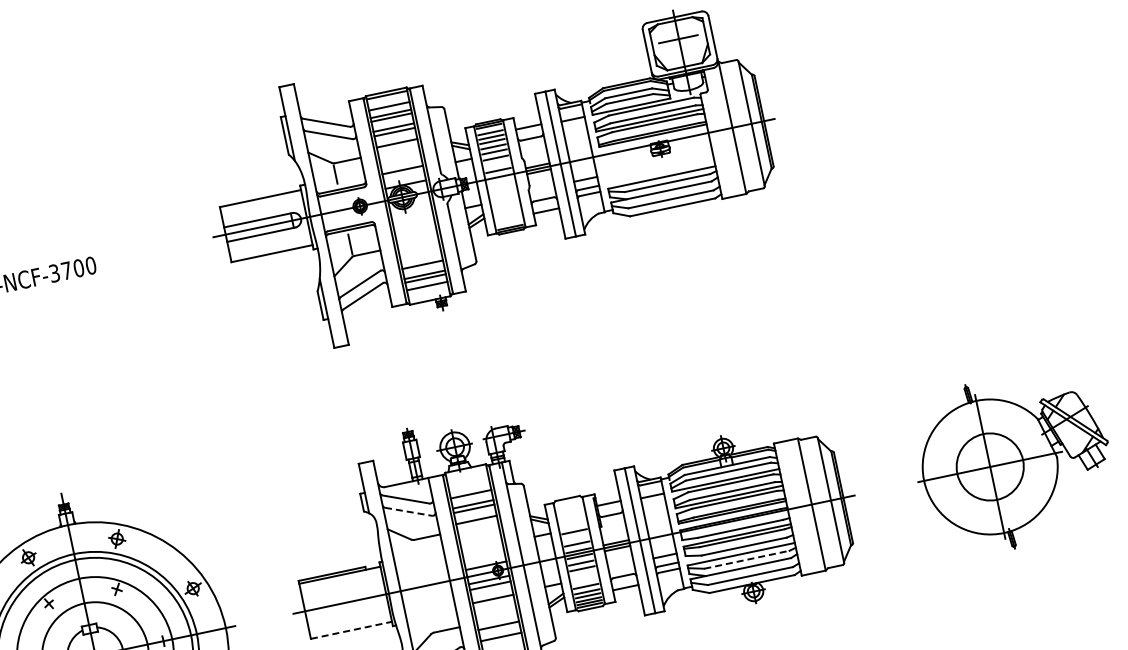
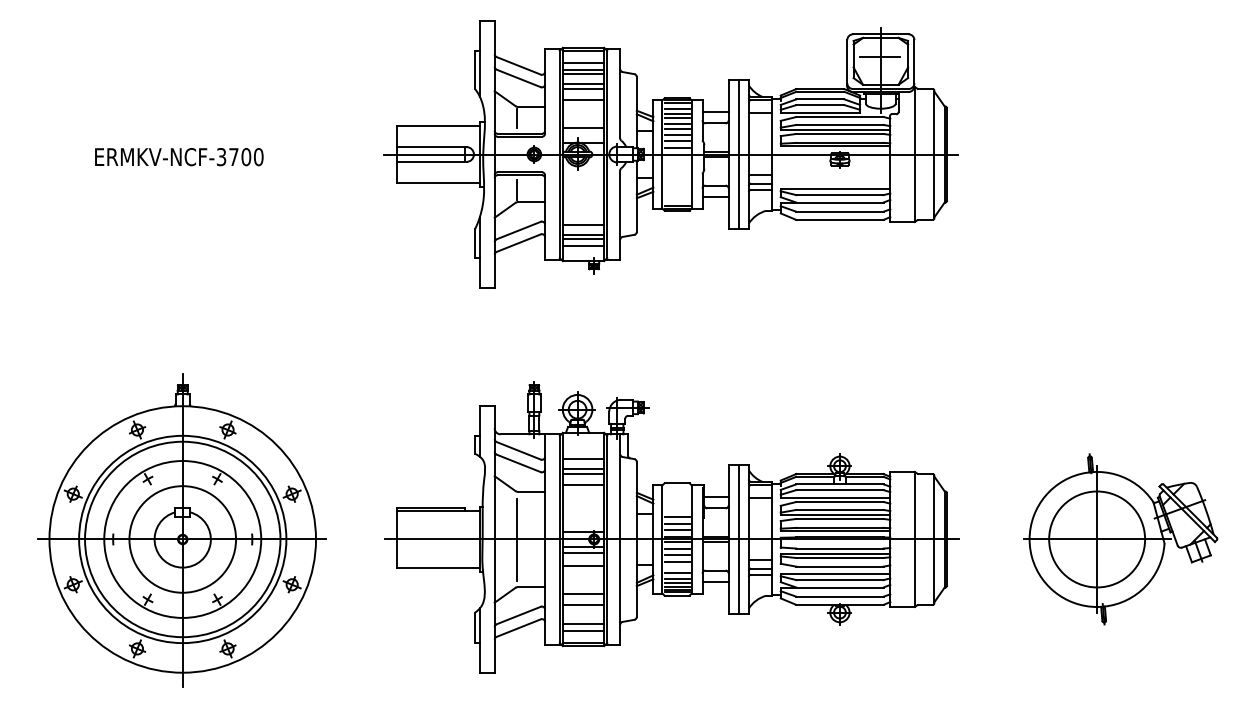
line: (496, 163) -> (676, 140), added
circle: (990, 466) -> (1097, 539), size x1.43
line: (408, 511) -> (518, 463), dashed -> solid
line: (575, 538) -> (676, 523), added
line: (746, 560) -> (839, 580), dashed -> solid
line: (583, 575) -> (676, 561), added
line: (422, 586) -> (516, 539), added
line: (351, 630) -> (438, 567), dashed -> solid

